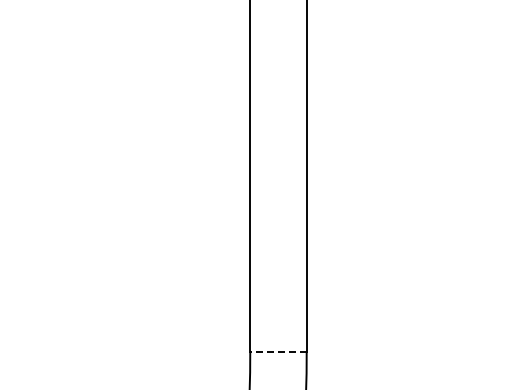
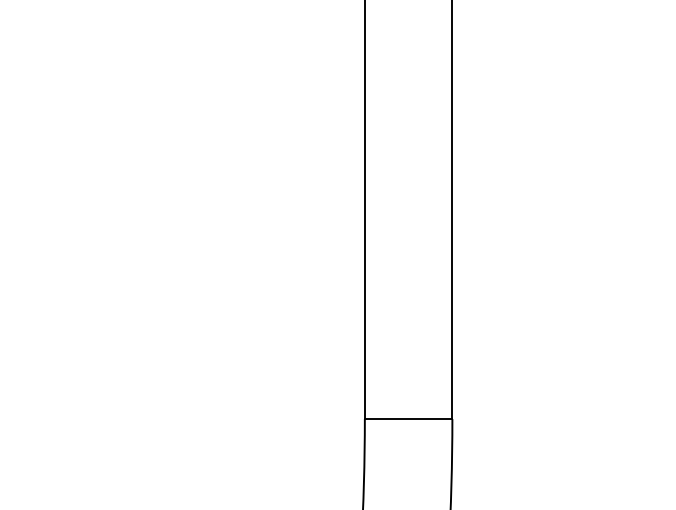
line: (277, 351) -> (407, 418), dashed -> solid

